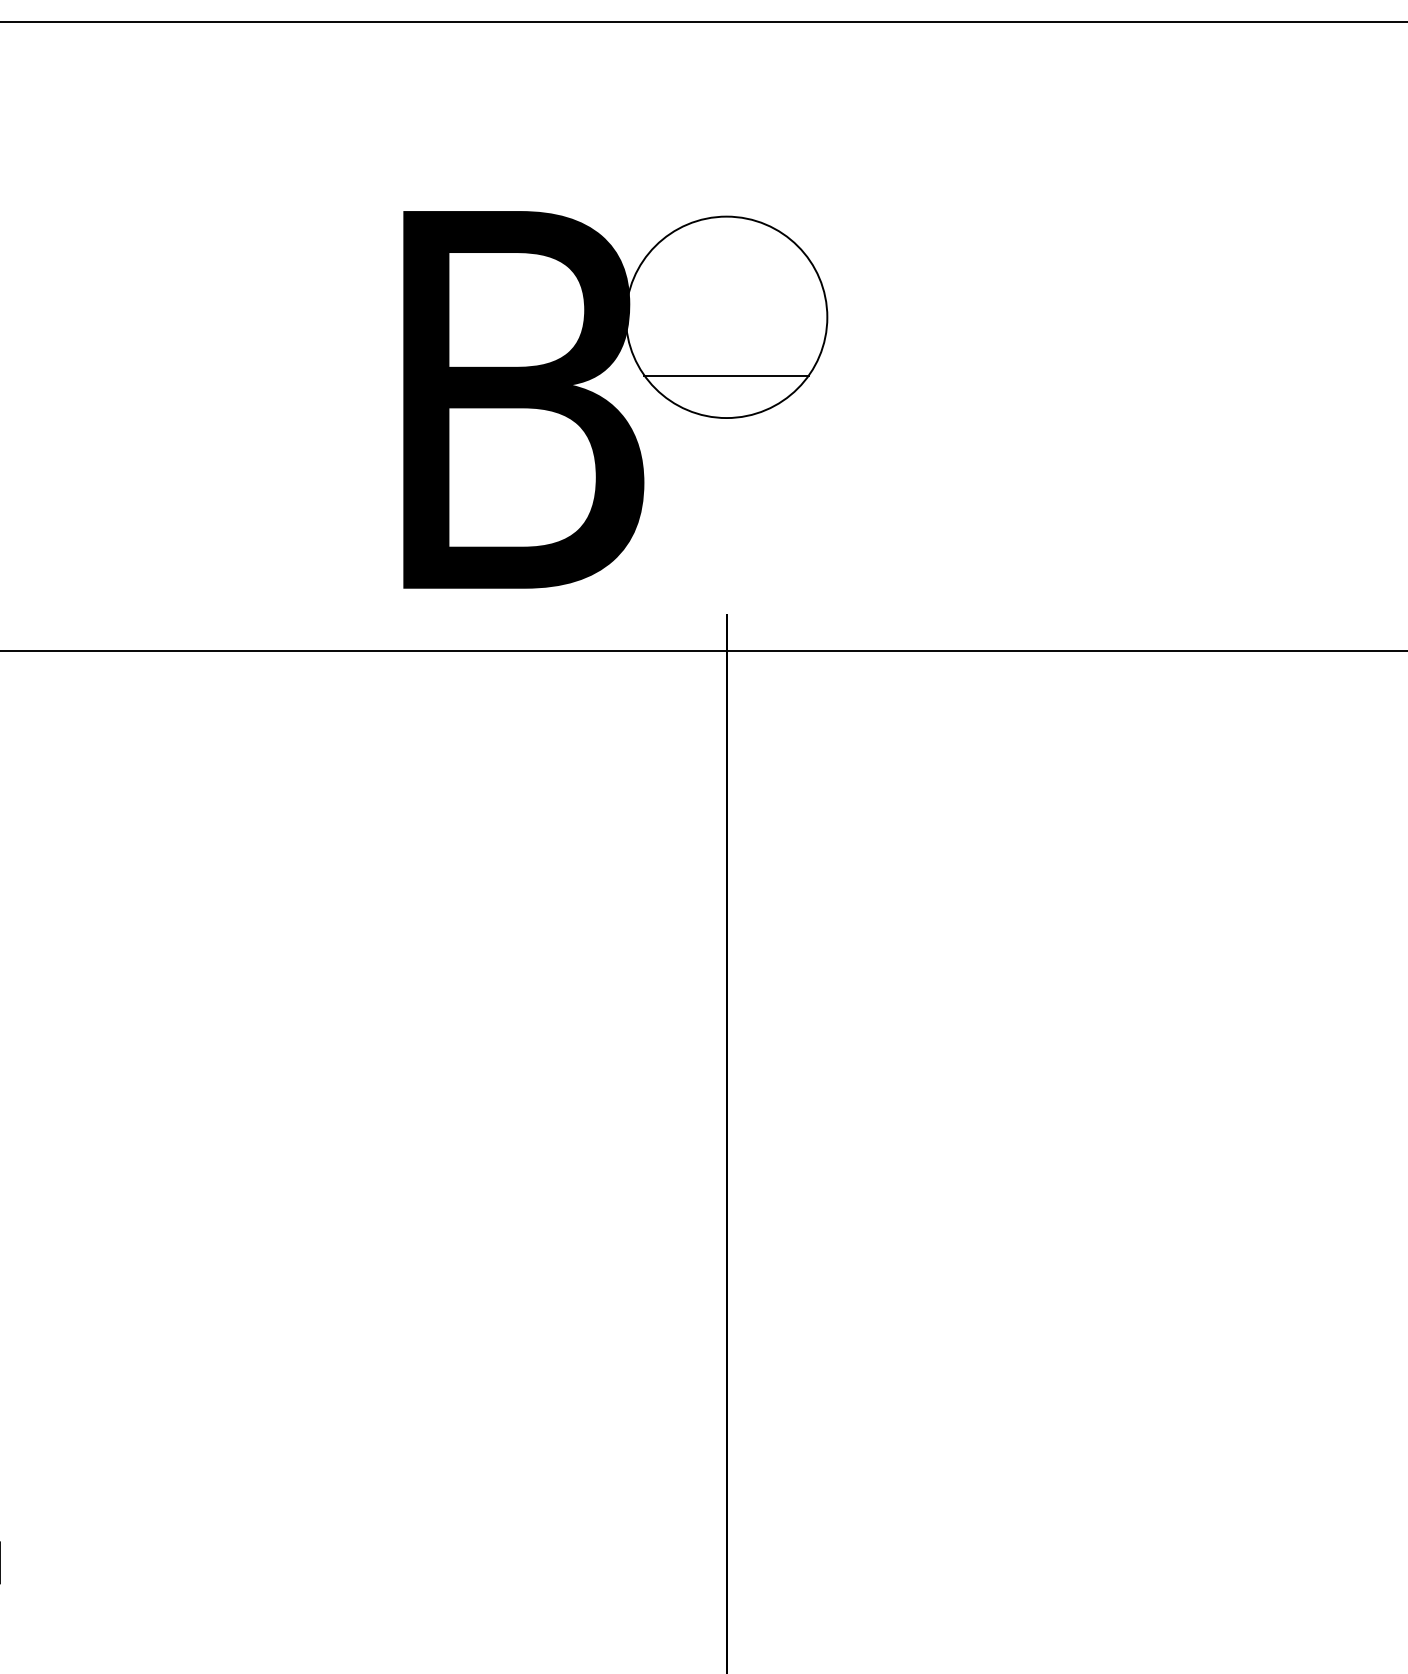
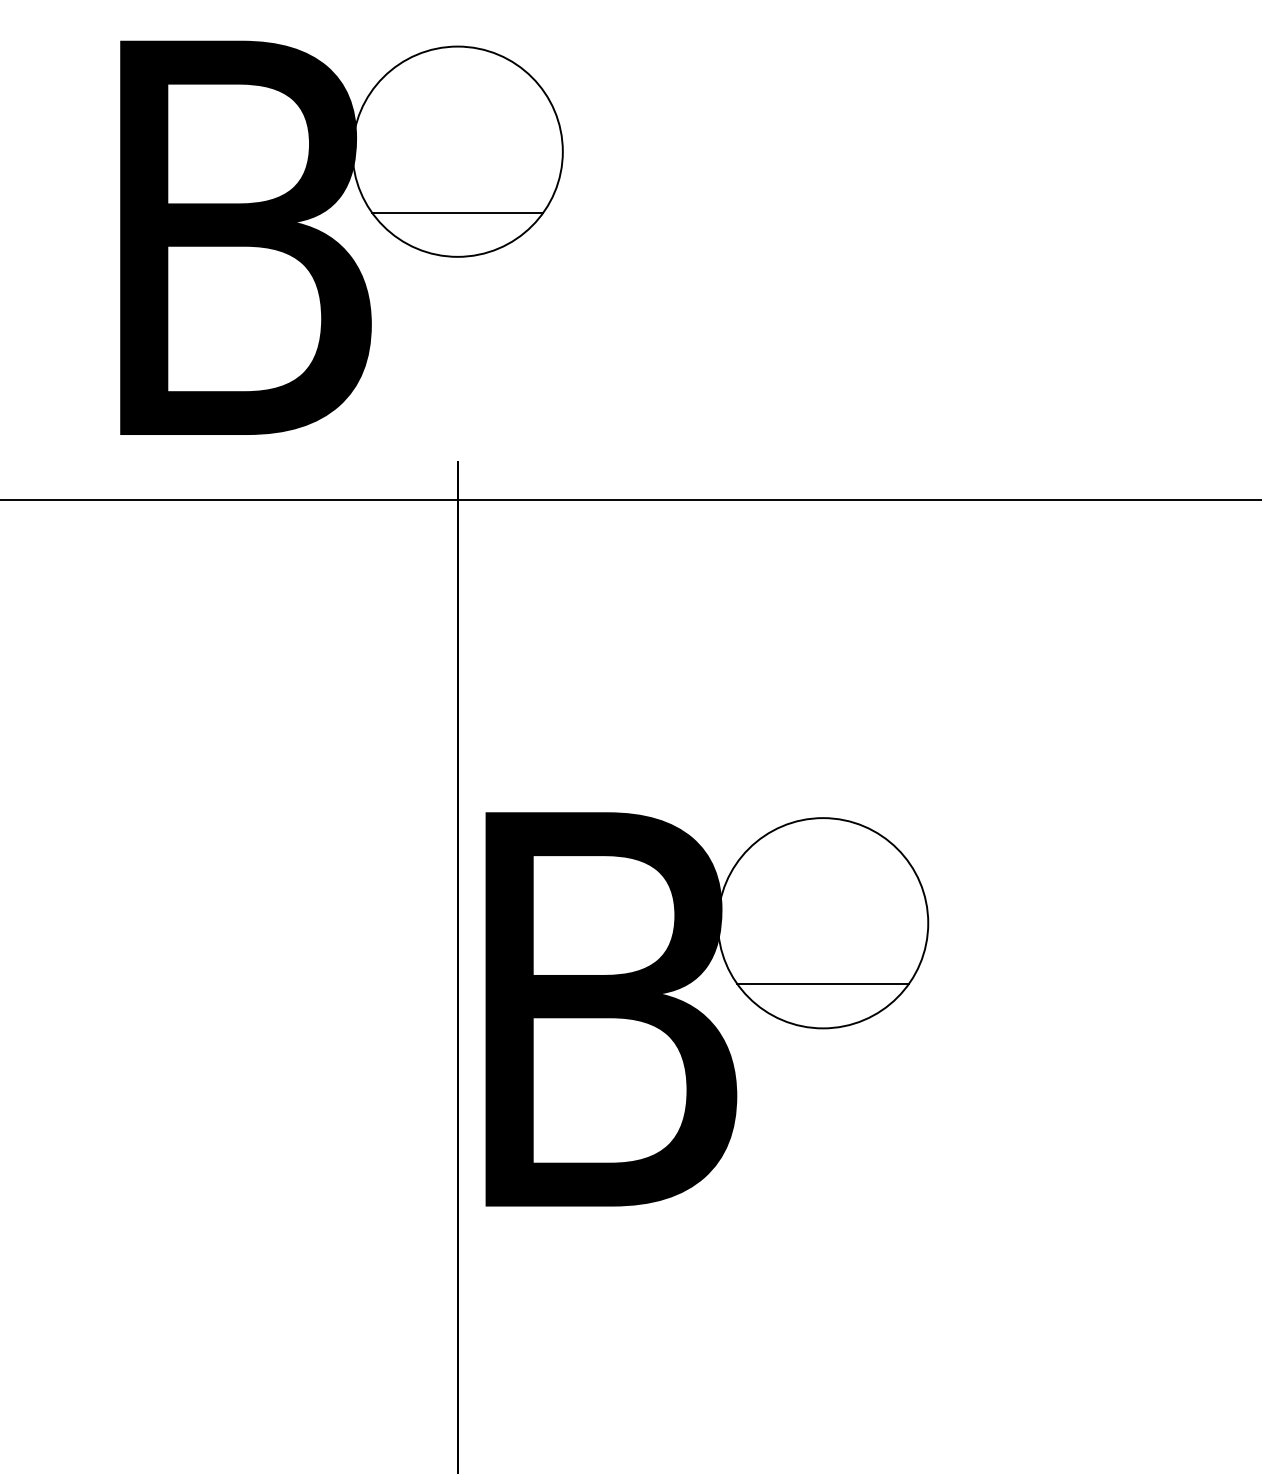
part: (965, 1138) -> (707, 1009), added

